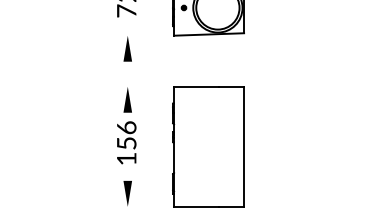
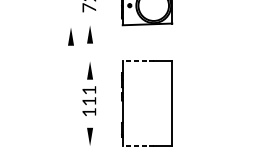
part: (100, 51) -> (70, 36), added
line: (195, 86) -> (137, 61), solid -> dashed
text: (126, 135) -> (89, 95), 156 -> 111
line: (195, 206) -> (137, 145), solid -> dashed

